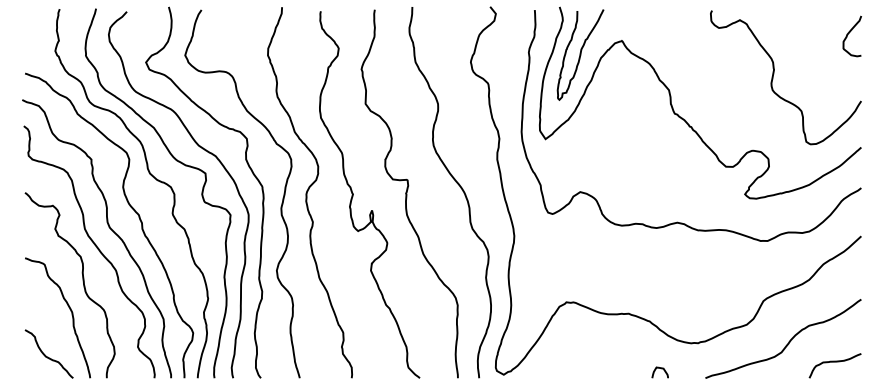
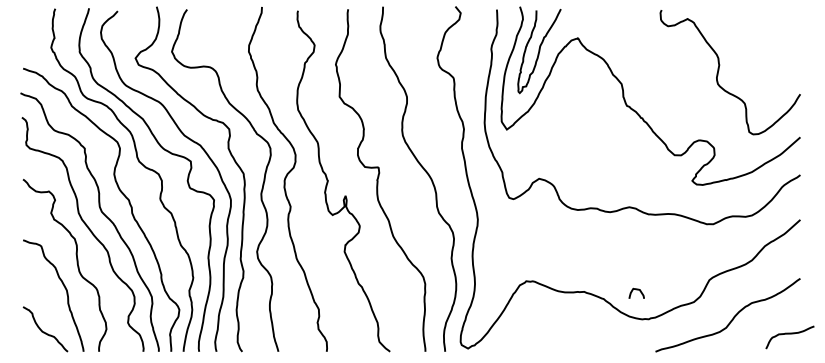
curve: (849, 33) -> (789, 31), removed
curve: (834, 362) -> (789, 334), moved
curve: (661, 369) -> (637, 290), moved

